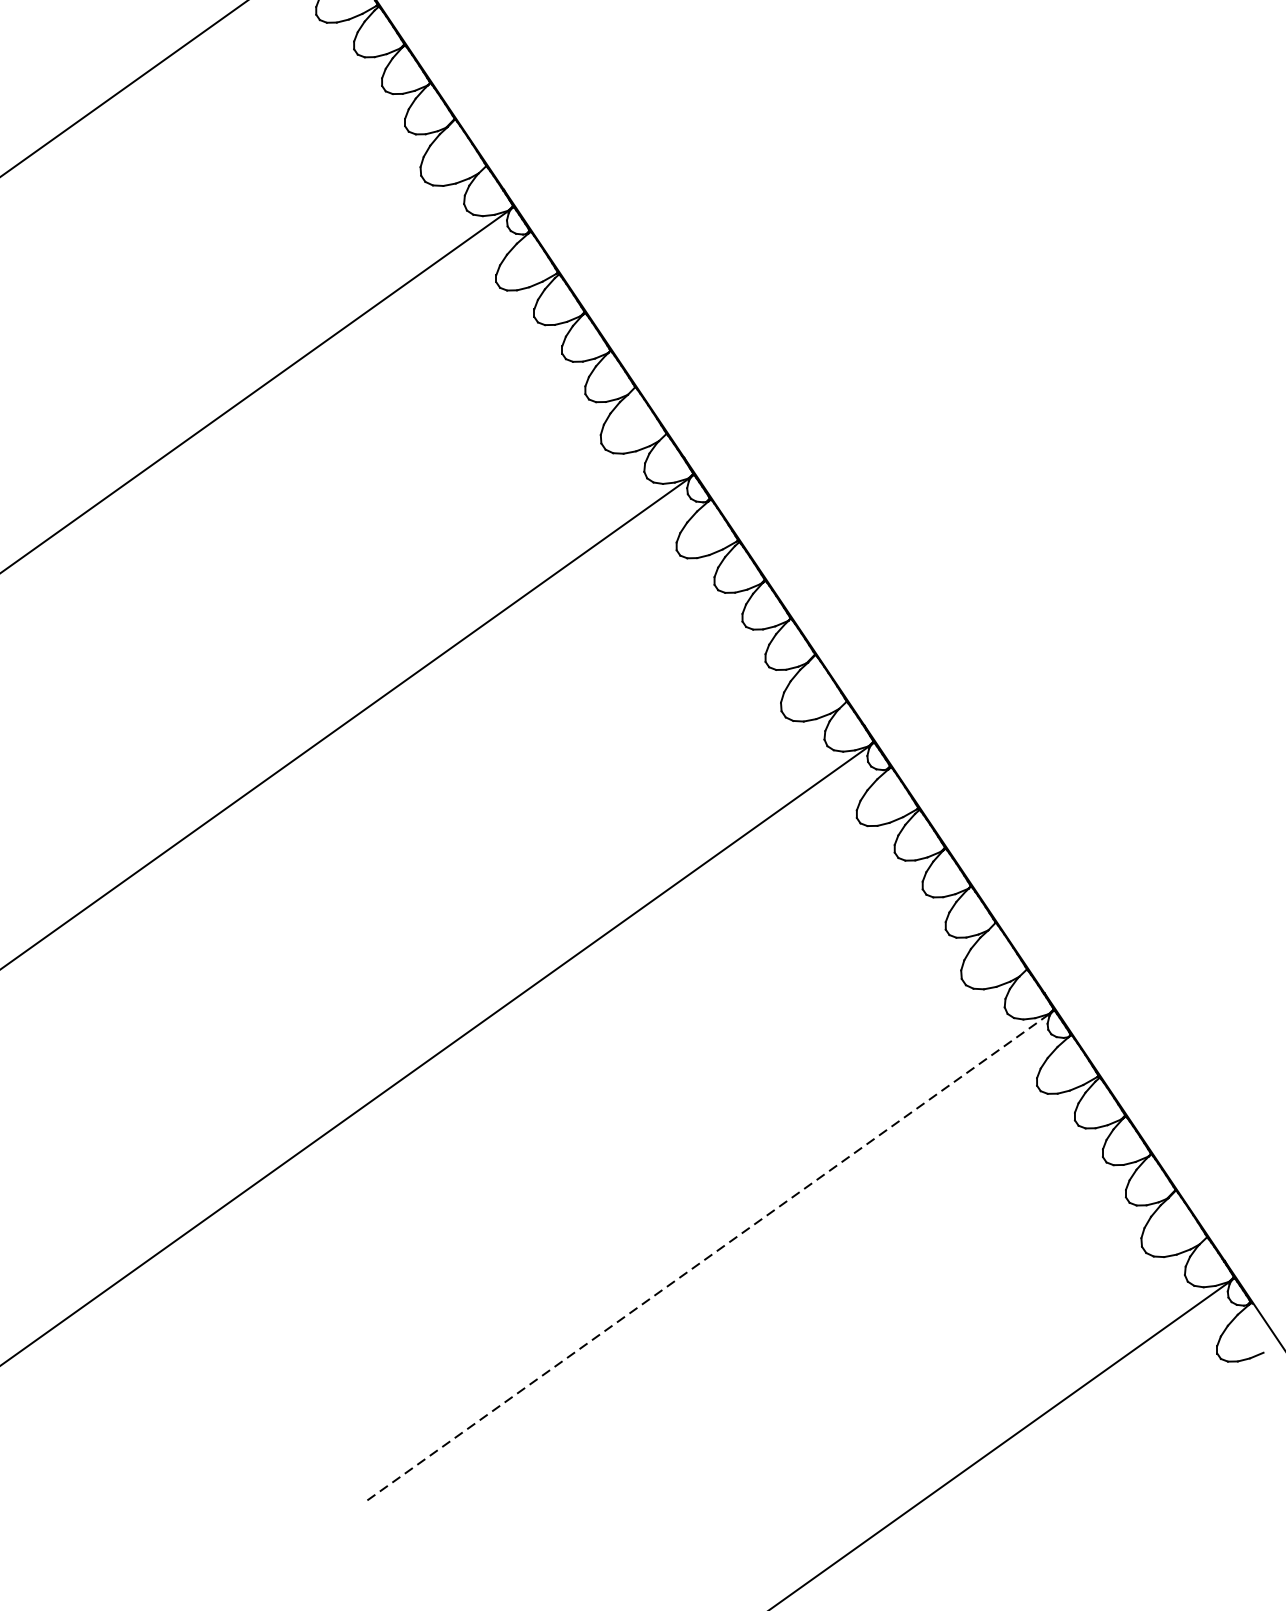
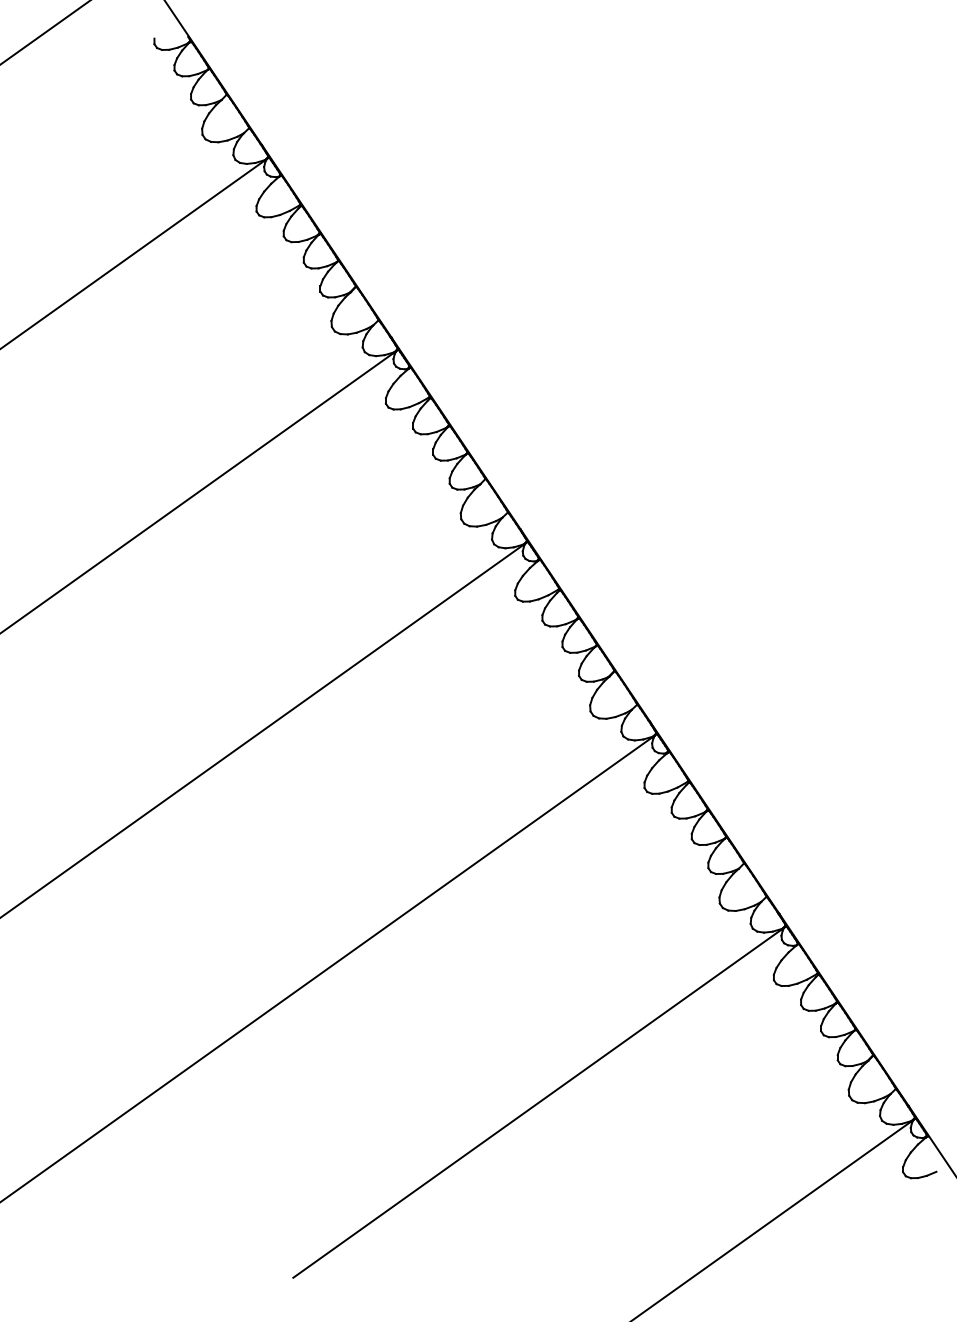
line: (709, 1256) -> (538, 1102), dashed -> solid

